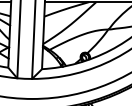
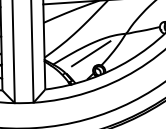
line: (79, 43) -> (90, 53), added

